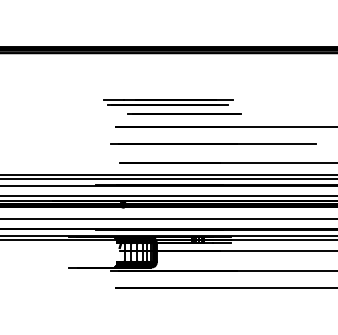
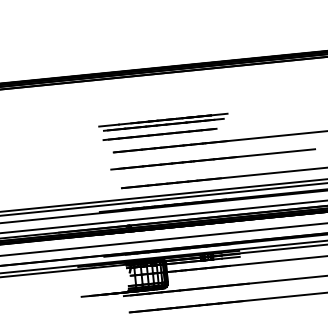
line: (184, 113) -> (160, 134), moved

